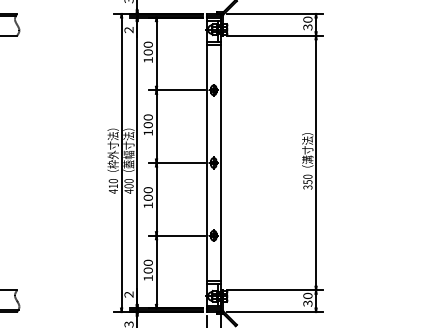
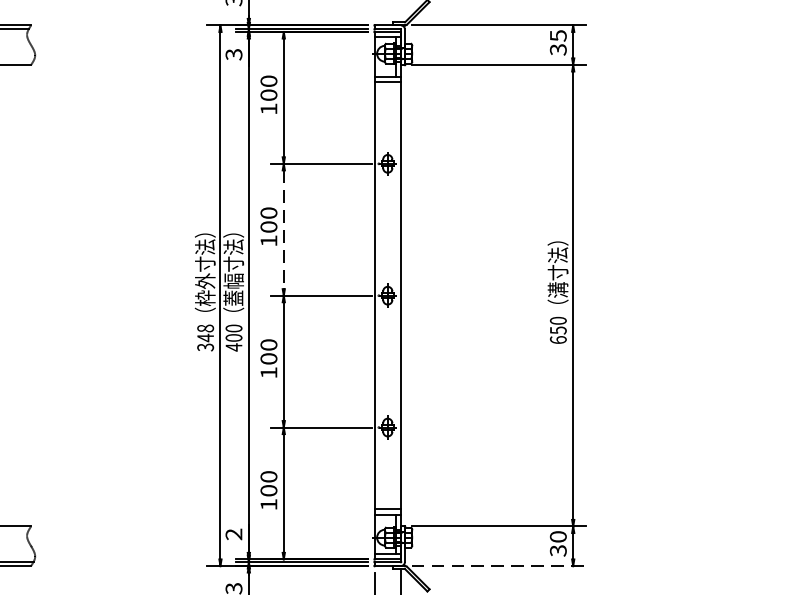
text: (307, 19) -> (557, 35), 30 -> 35
text: (129, 30) -> (234, 55), 2 -> 3
line: (156, 126) -> (283, 229), solid -> dashed
text: (112, 186) -> (203, 338), 410 -> 348
text: (307, 187) -> (557, 340), 350 -> 650
line: (275, 312) -> (499, 566), solid -> dashed

